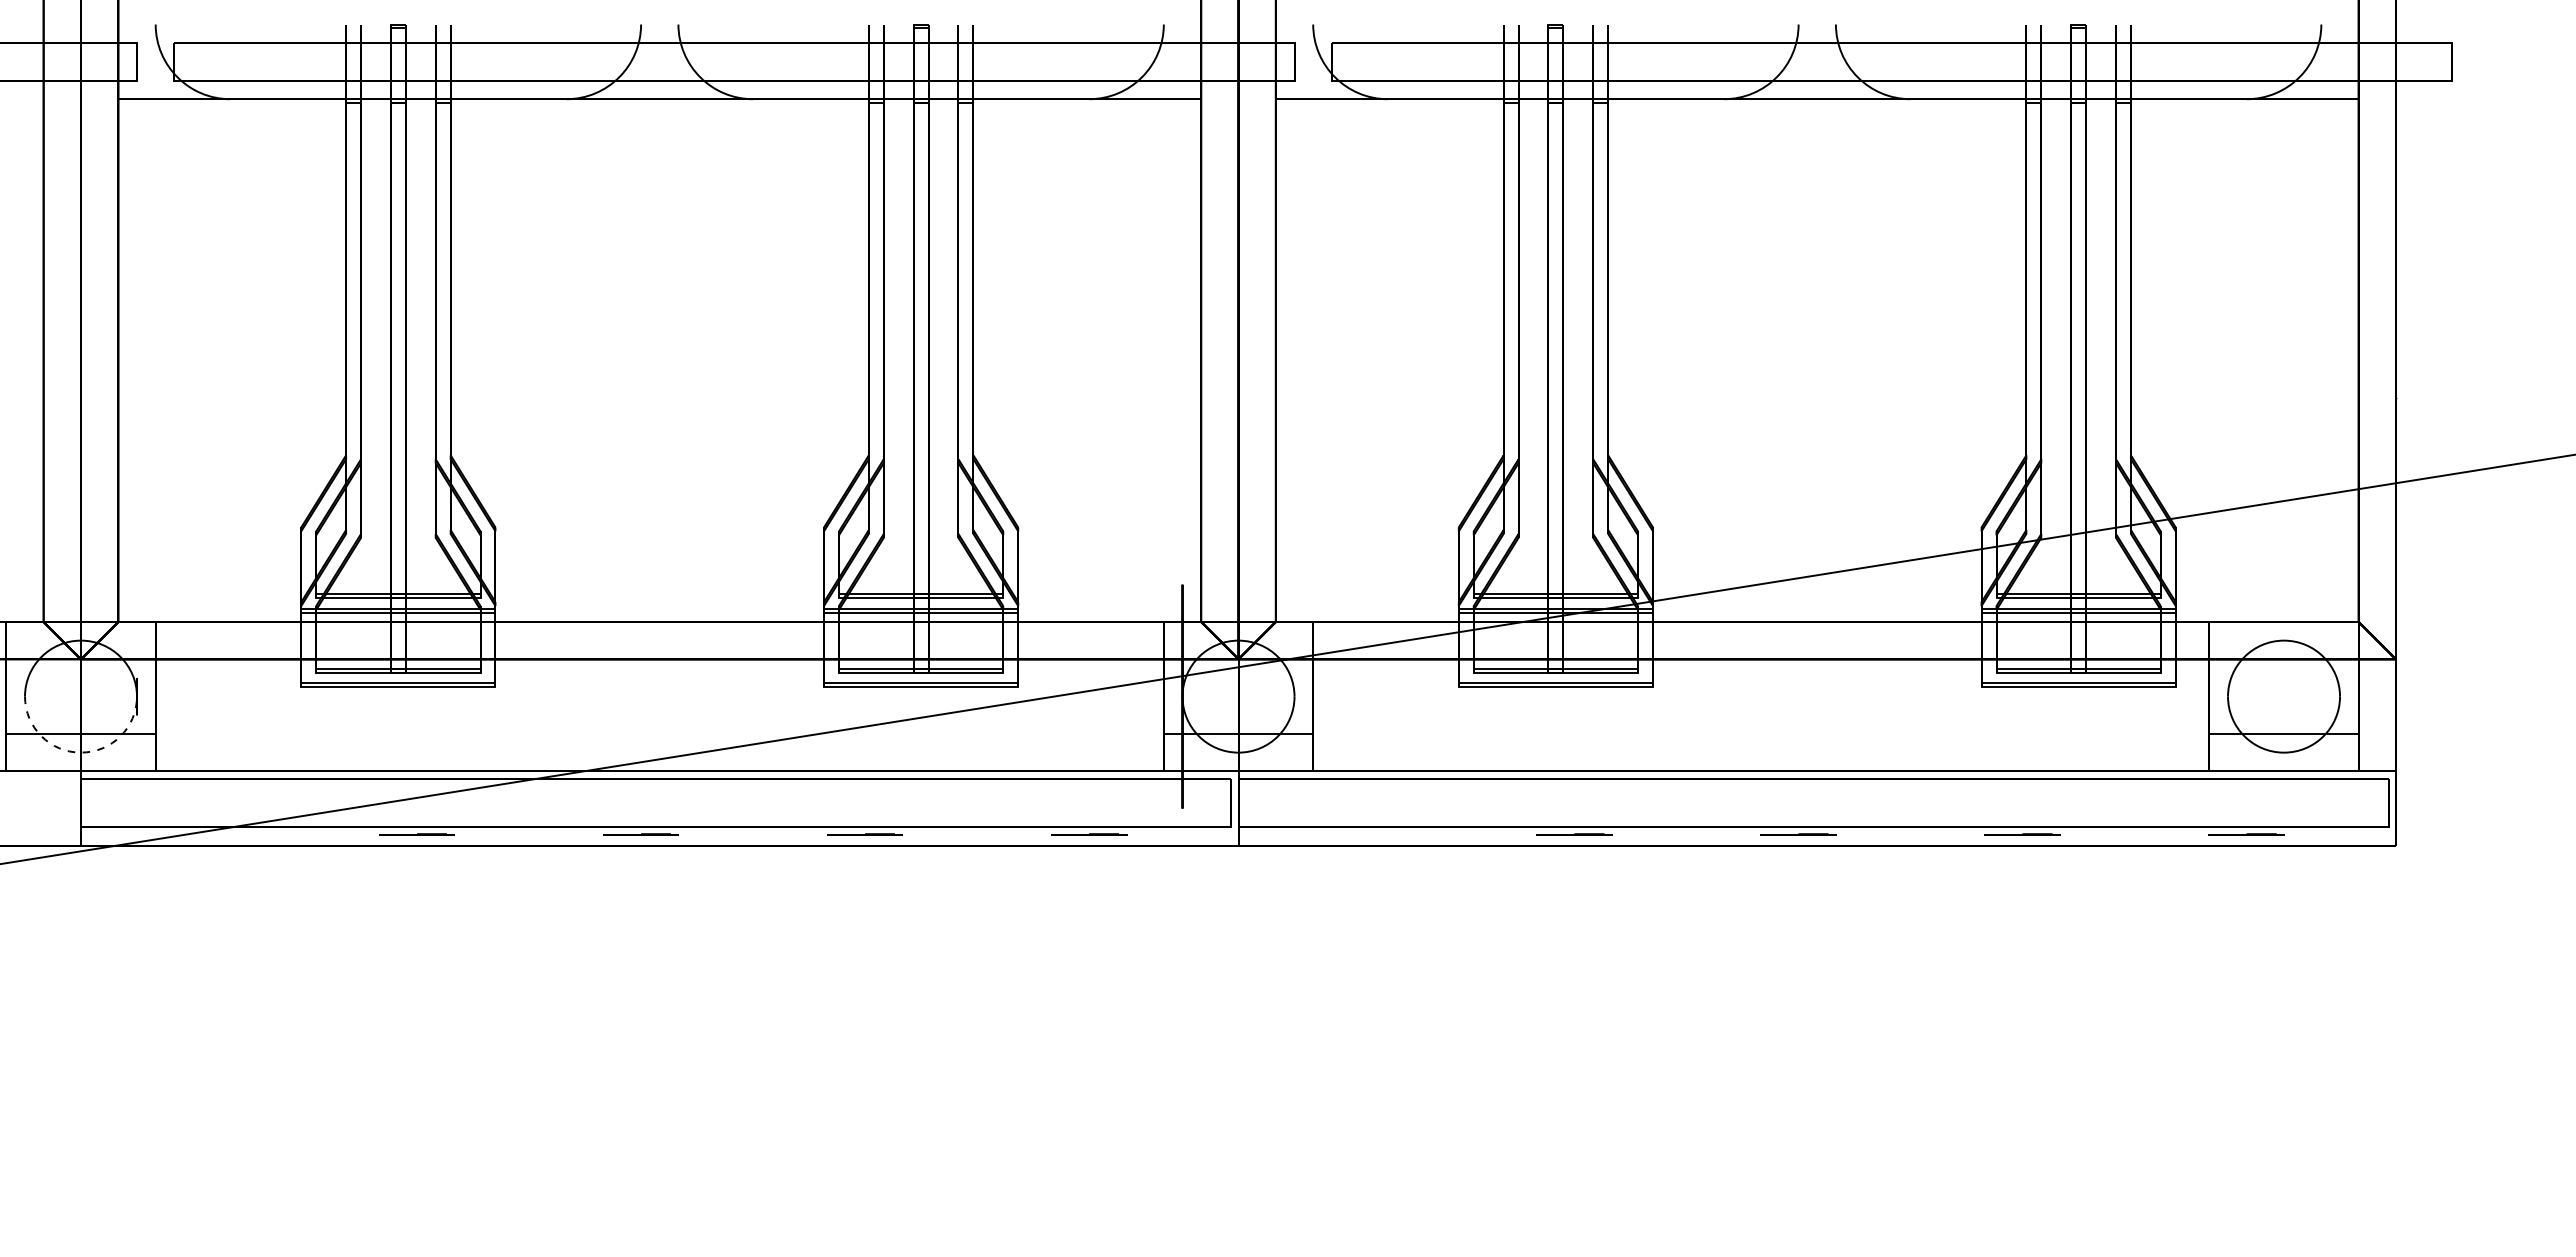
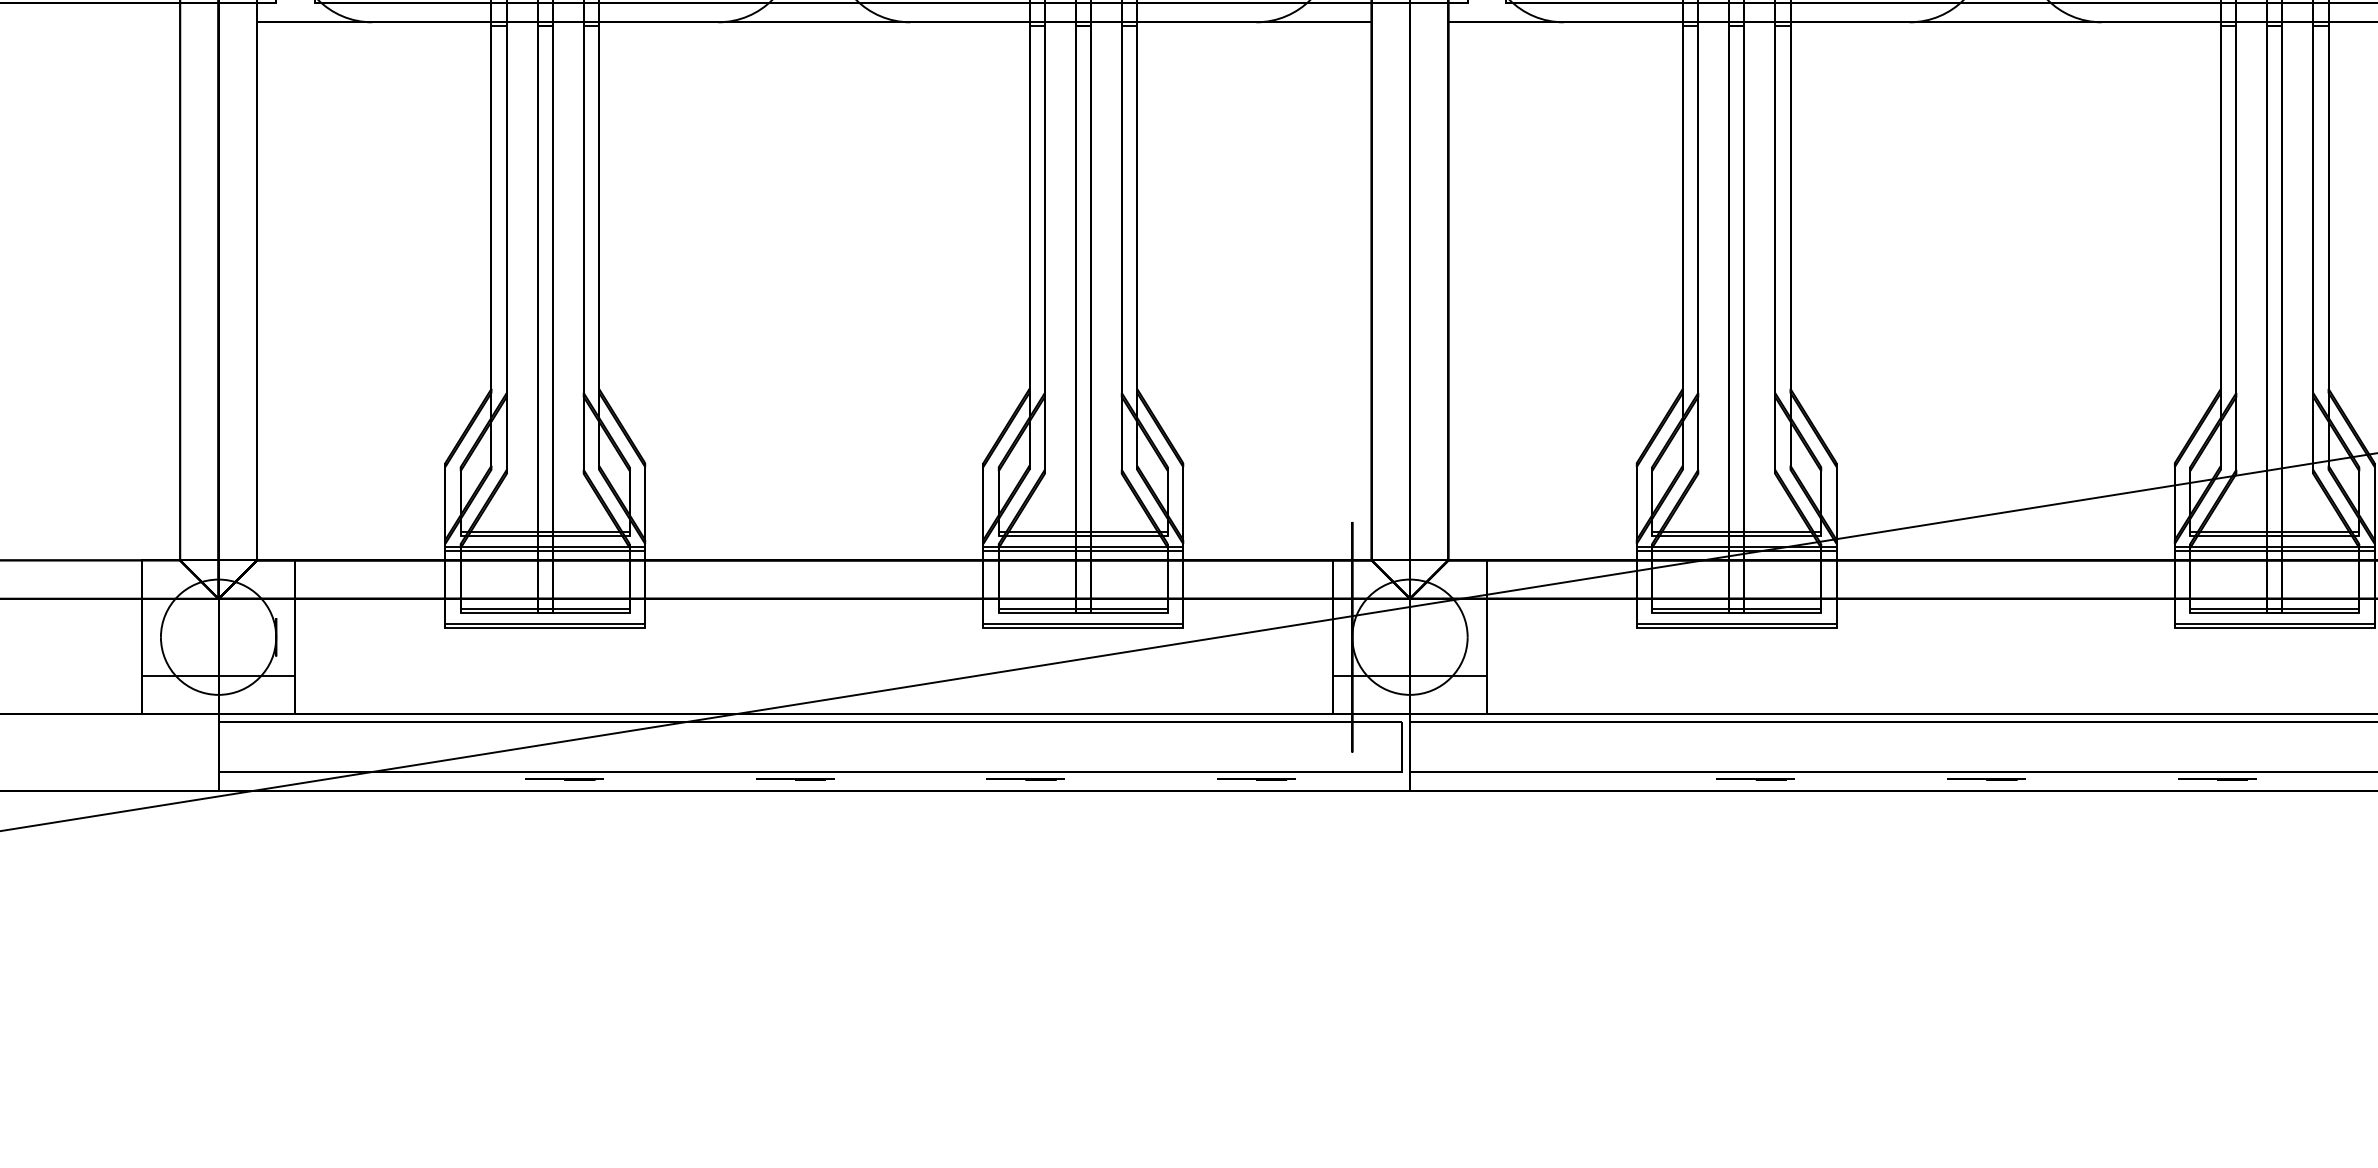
arc: (81, 752) -> (219, 694), dashed -> solid

